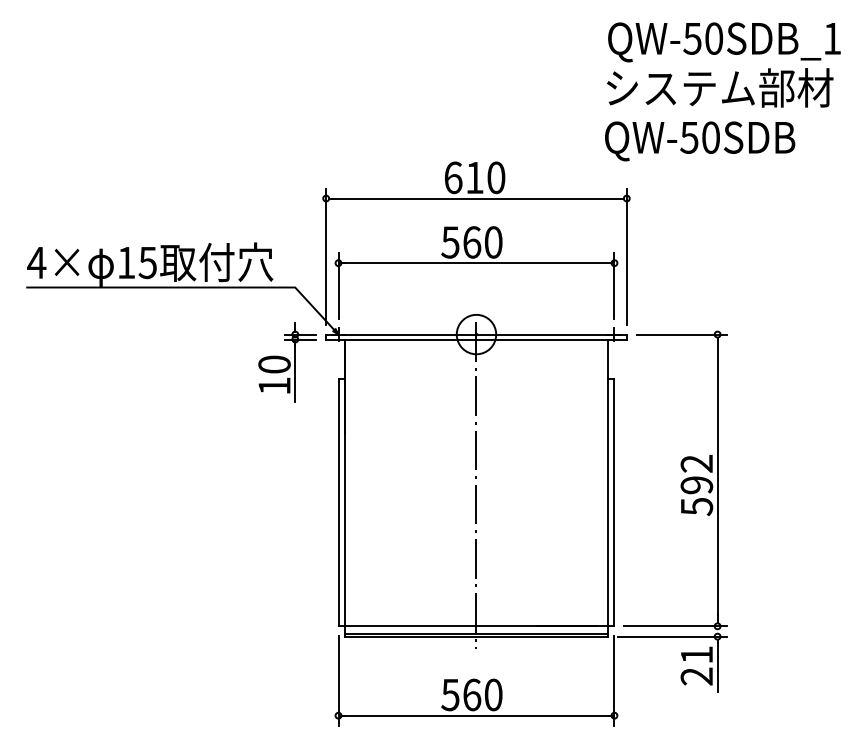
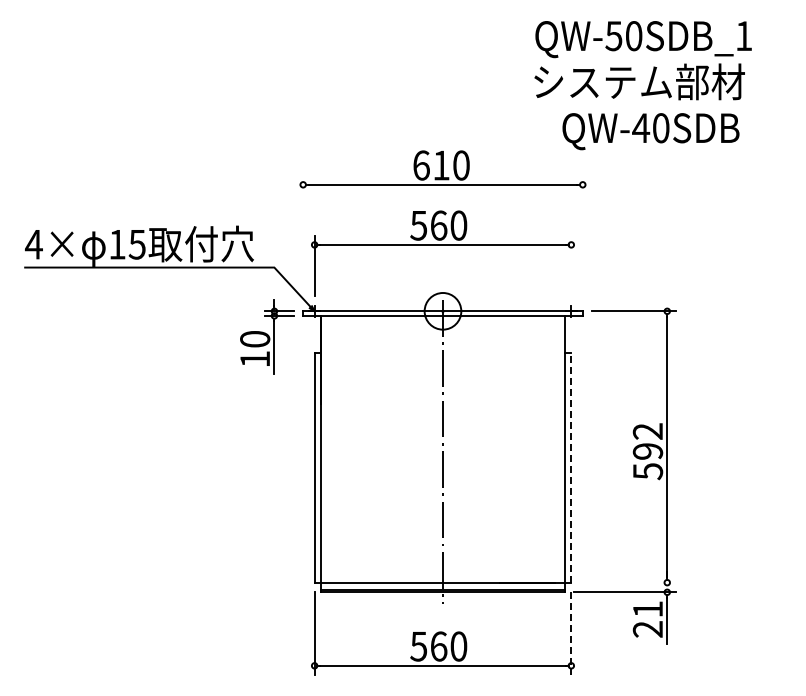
text: (723, 64) -> (642, 60), moved
text: (689, 138) -> (641, 128), QW-50SDB -> QW-40SDB
line: (326, 256) -> (303, 238), removed
line: (626, 256) -> (582, 238), removed
line: (614, 285) -> (571, 265), removed
line: (614, 502) -> (571, 467), solid -> dashed
line: (675, 626) -> (628, 582), removed
line: (614, 680) -> (571, 633), solid -> dashed

